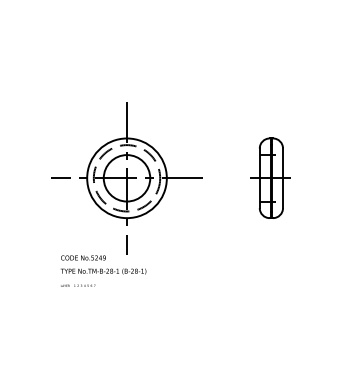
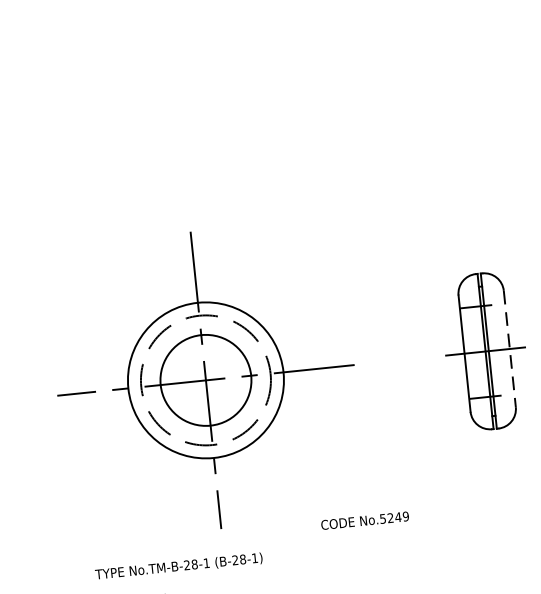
line: (283, 178) -> (510, 349), solid -> dashed
text: (83, 257) -> (365, 519), moved

